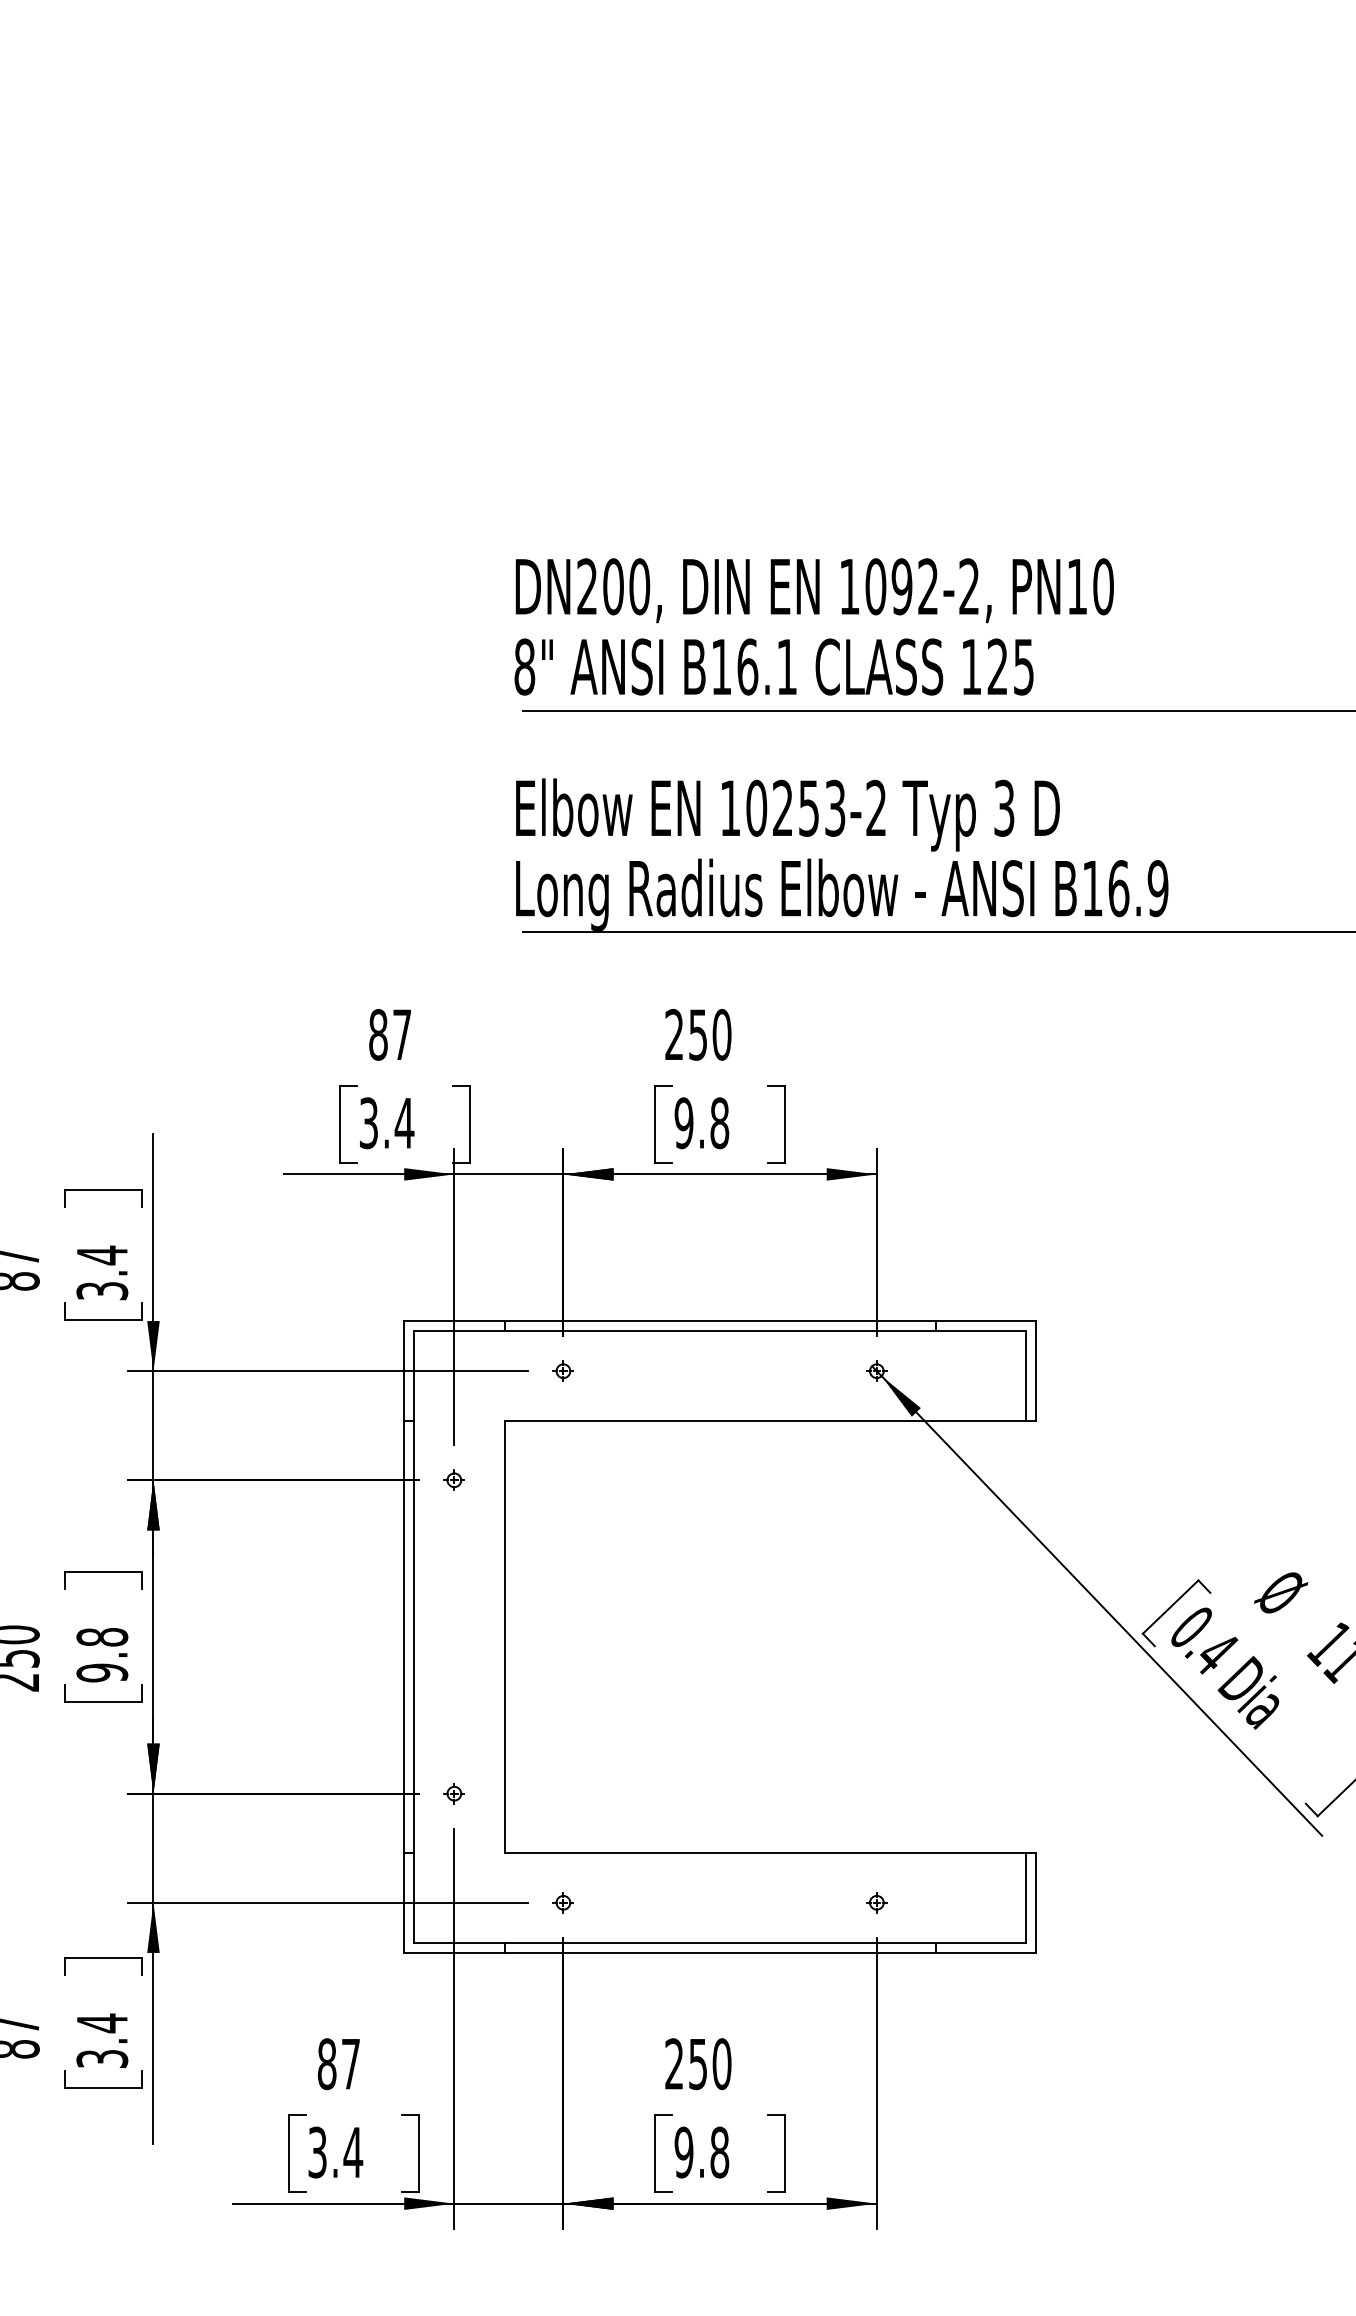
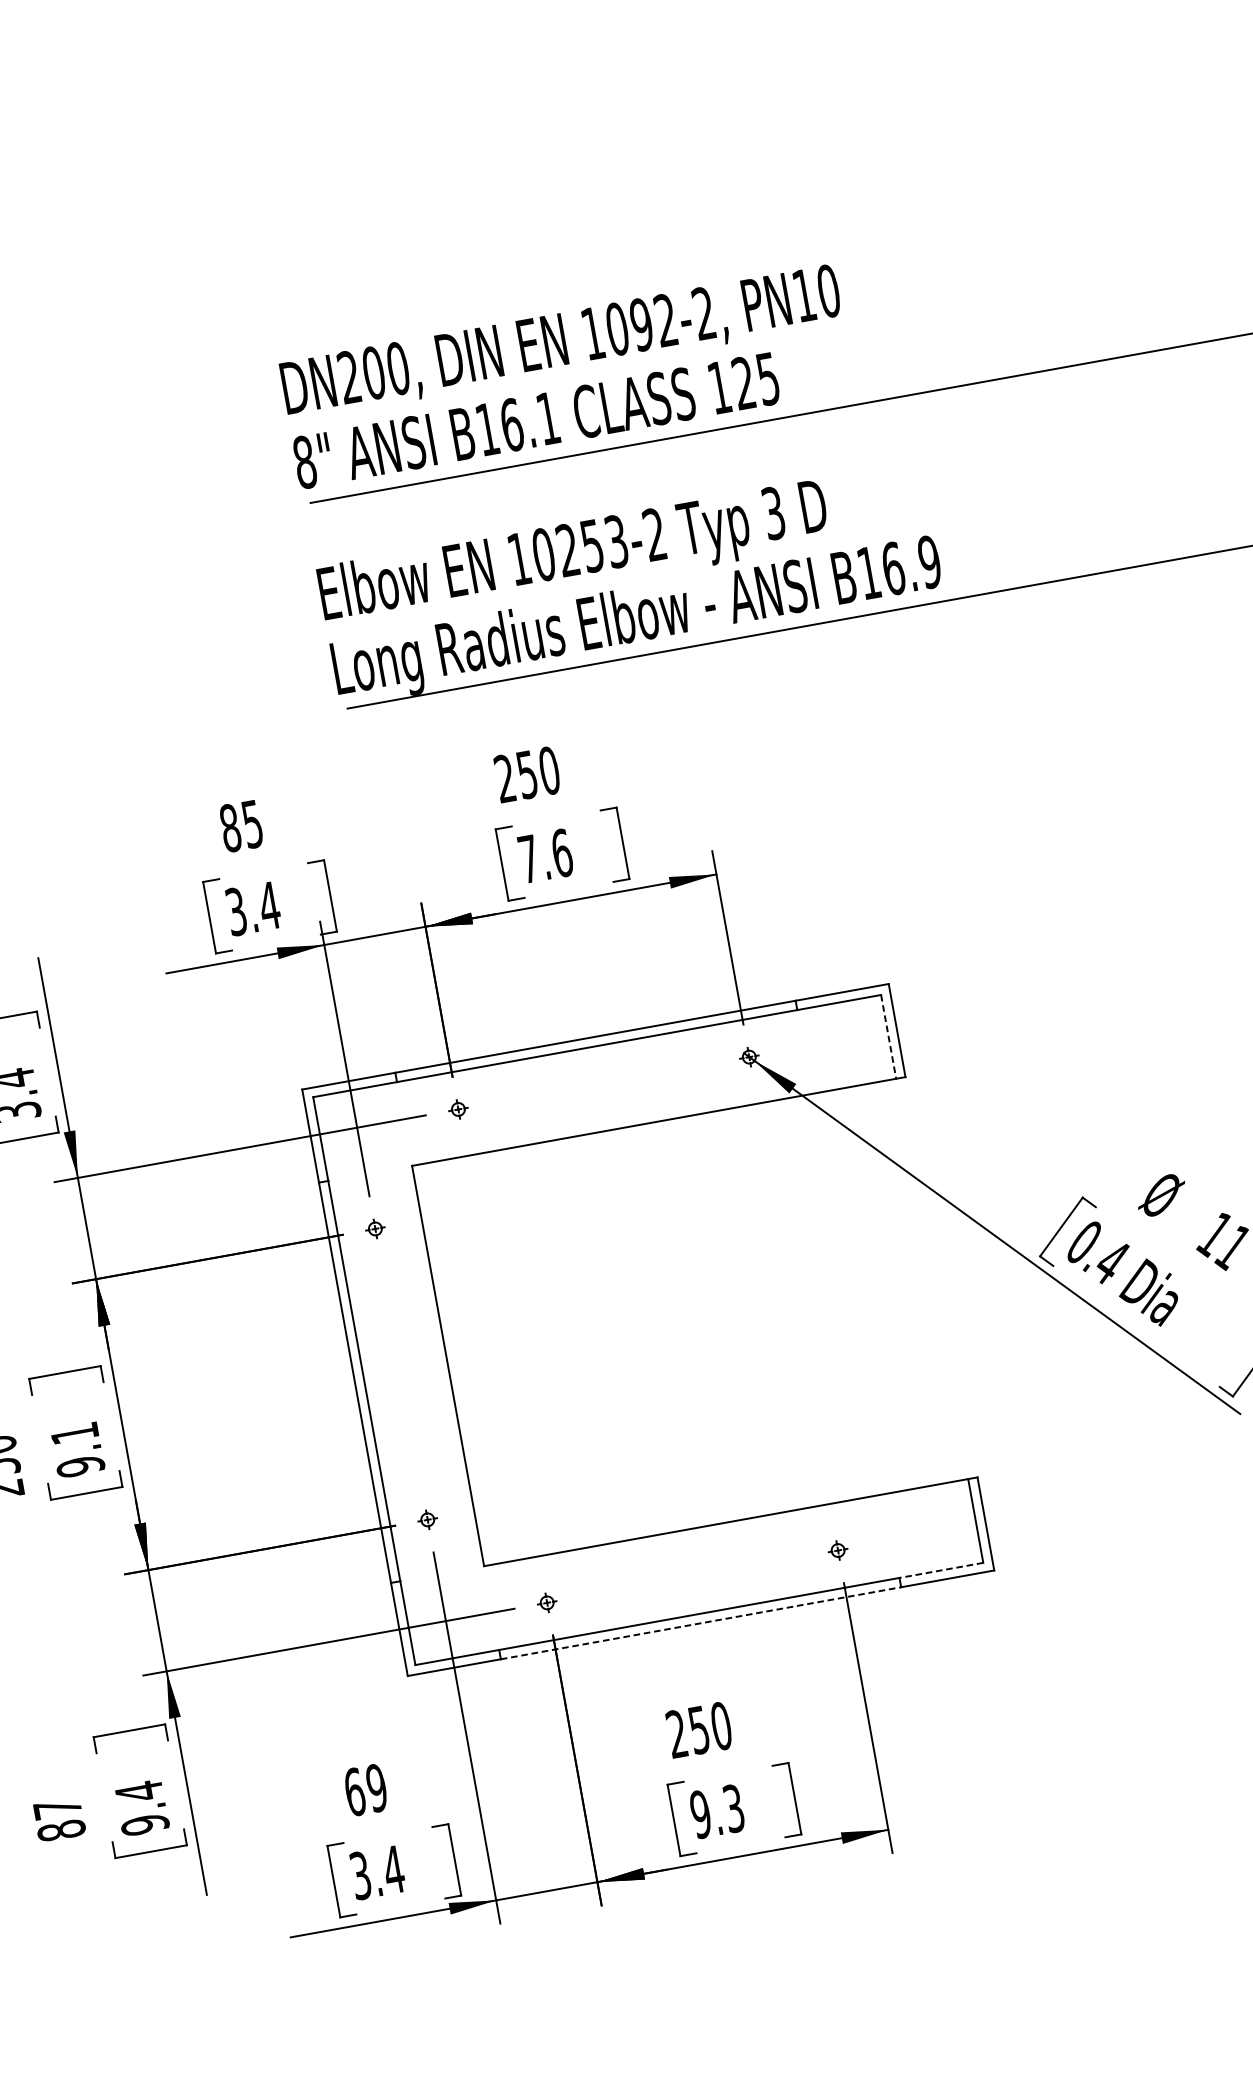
text: (401, 1034) -> (251, 823), 87 -> 85
text: (701, 1123) -> (545, 856), 9.8 -> 7.6
line: (1026, 1376) -> (889, 1037), solid -> dashed
text: (102, 1637) -> (75, 1433), 9.8 -> 9.1
line: (980, 1942) -> (940, 1570), solid -> dashed
line: (720, 1952) -> (701, 1622), solid -> dashed
text: (102, 2058) -> (145, 1824), 3.4 -> 9.4
text: (338, 2064) -> (365, 1790), 87 -> 69
text: (719, 2152) -> (733, 1808), 9.8 -> 9.3

